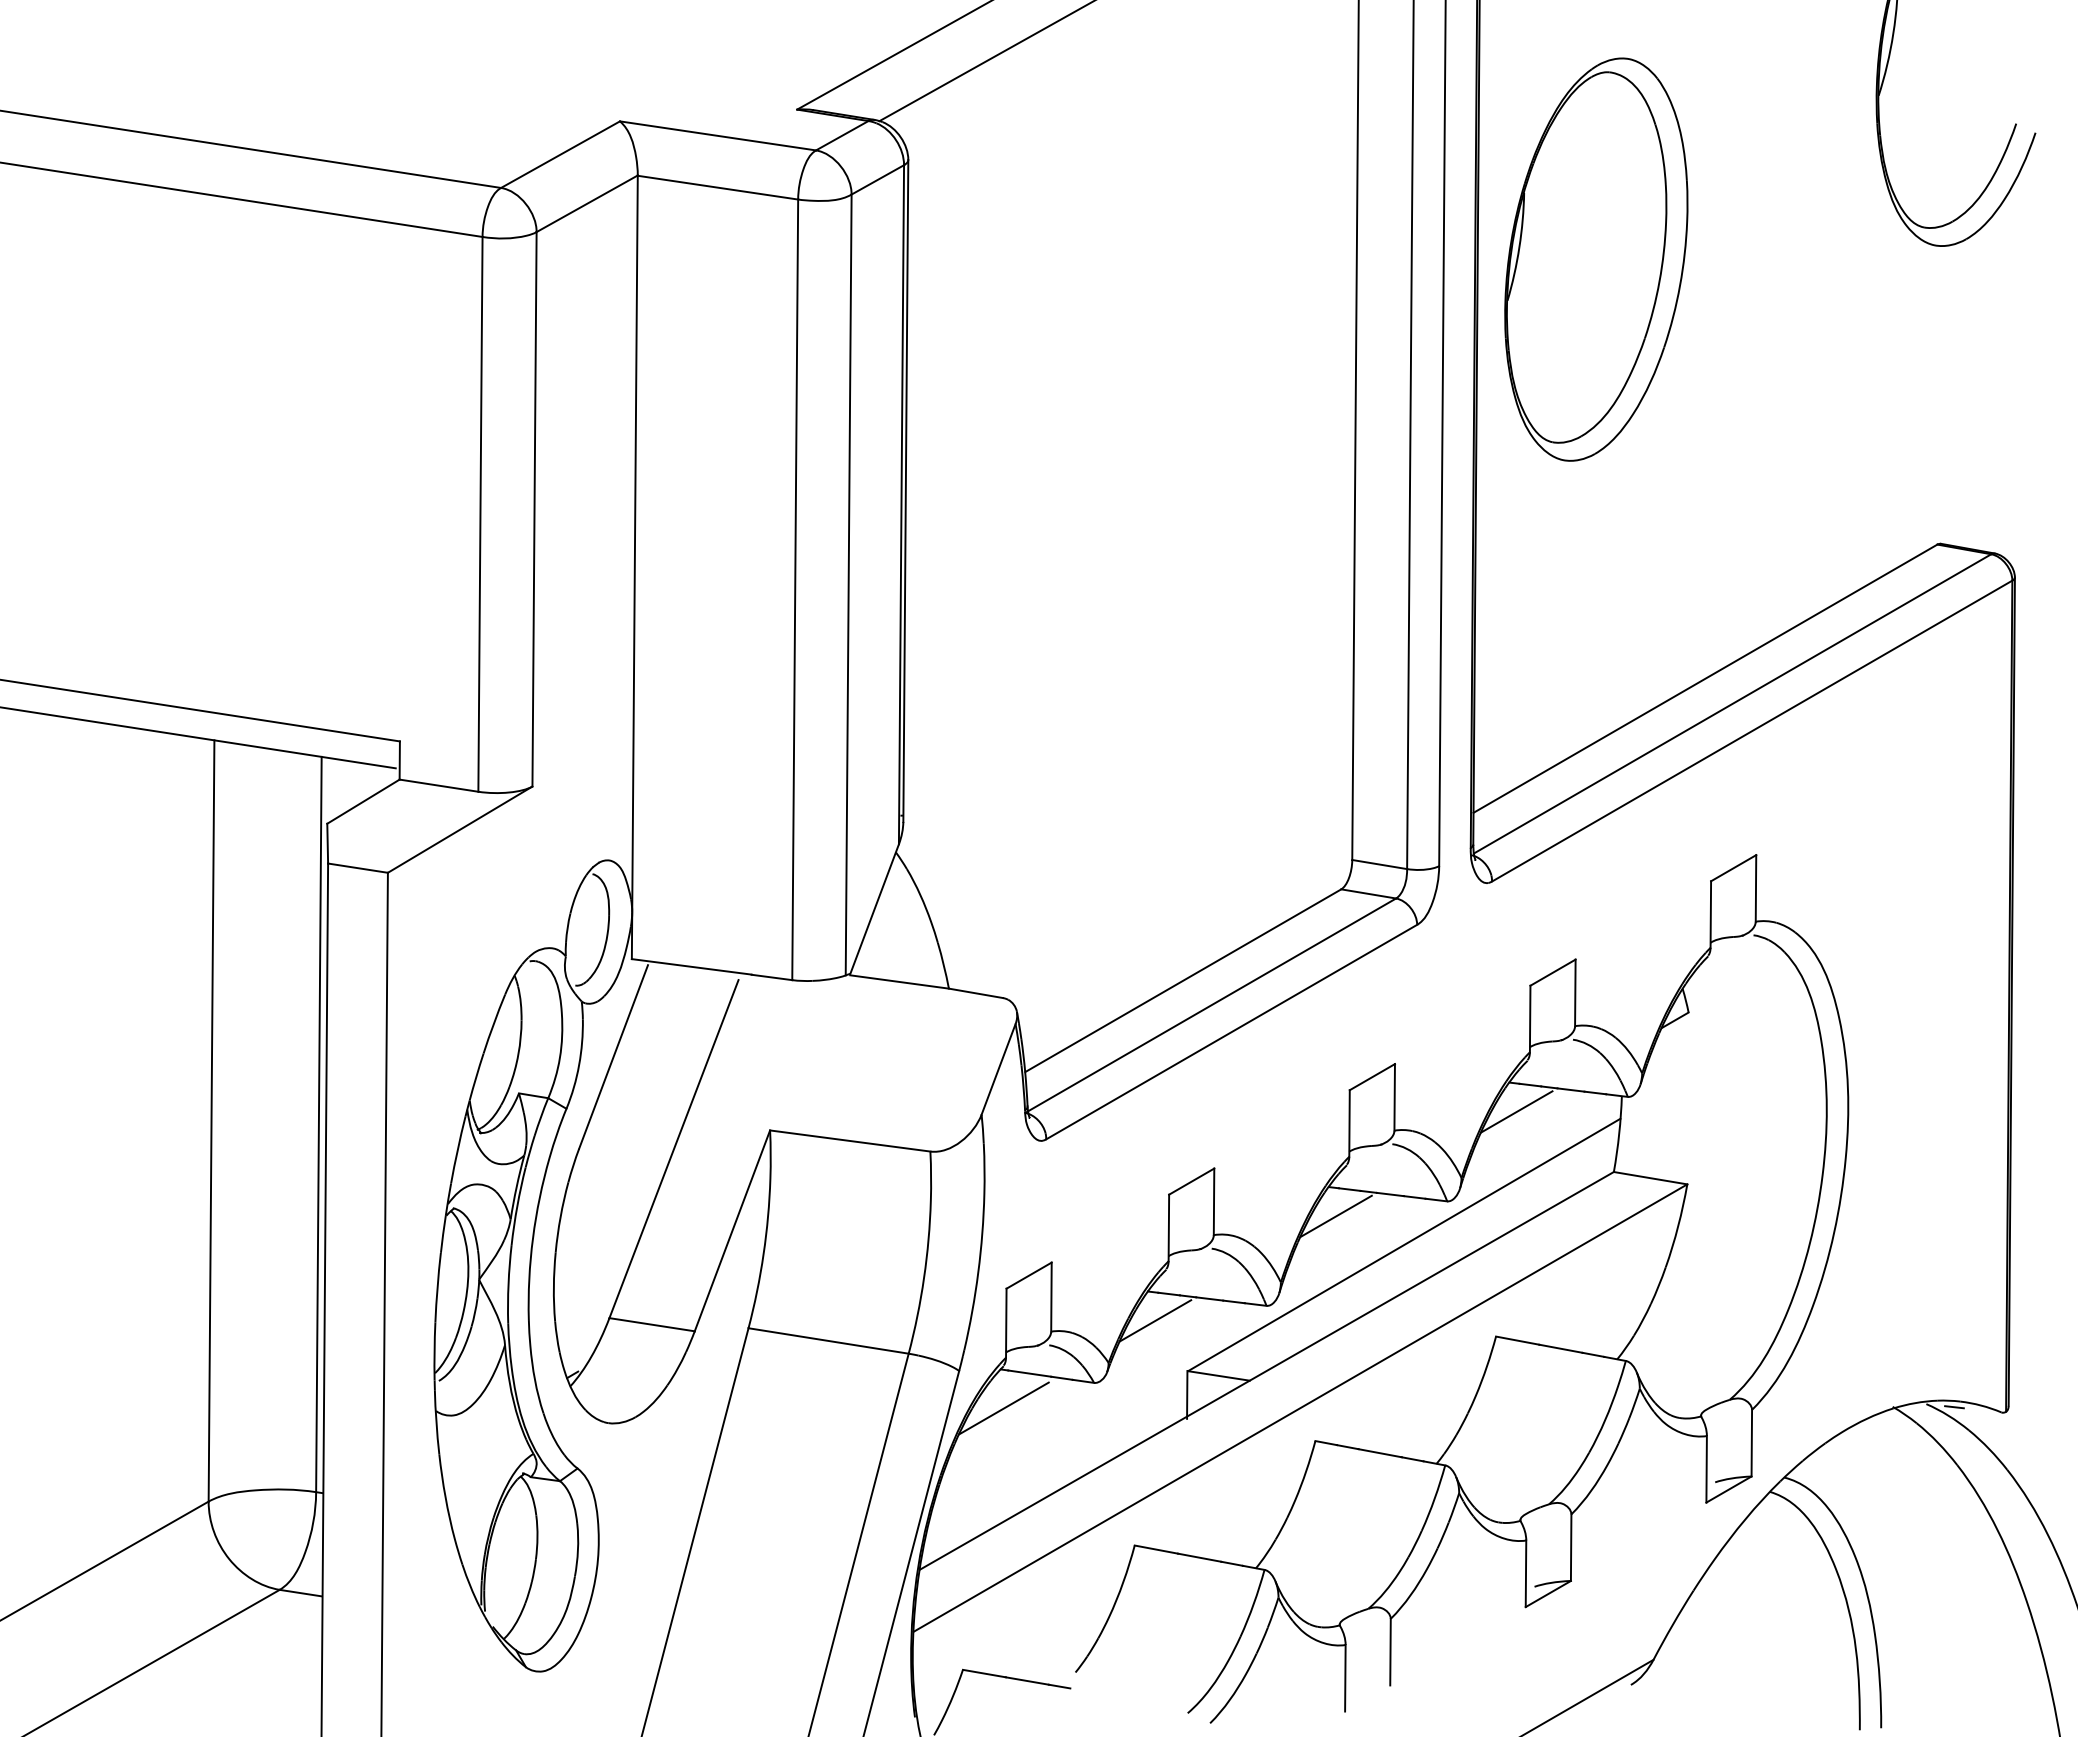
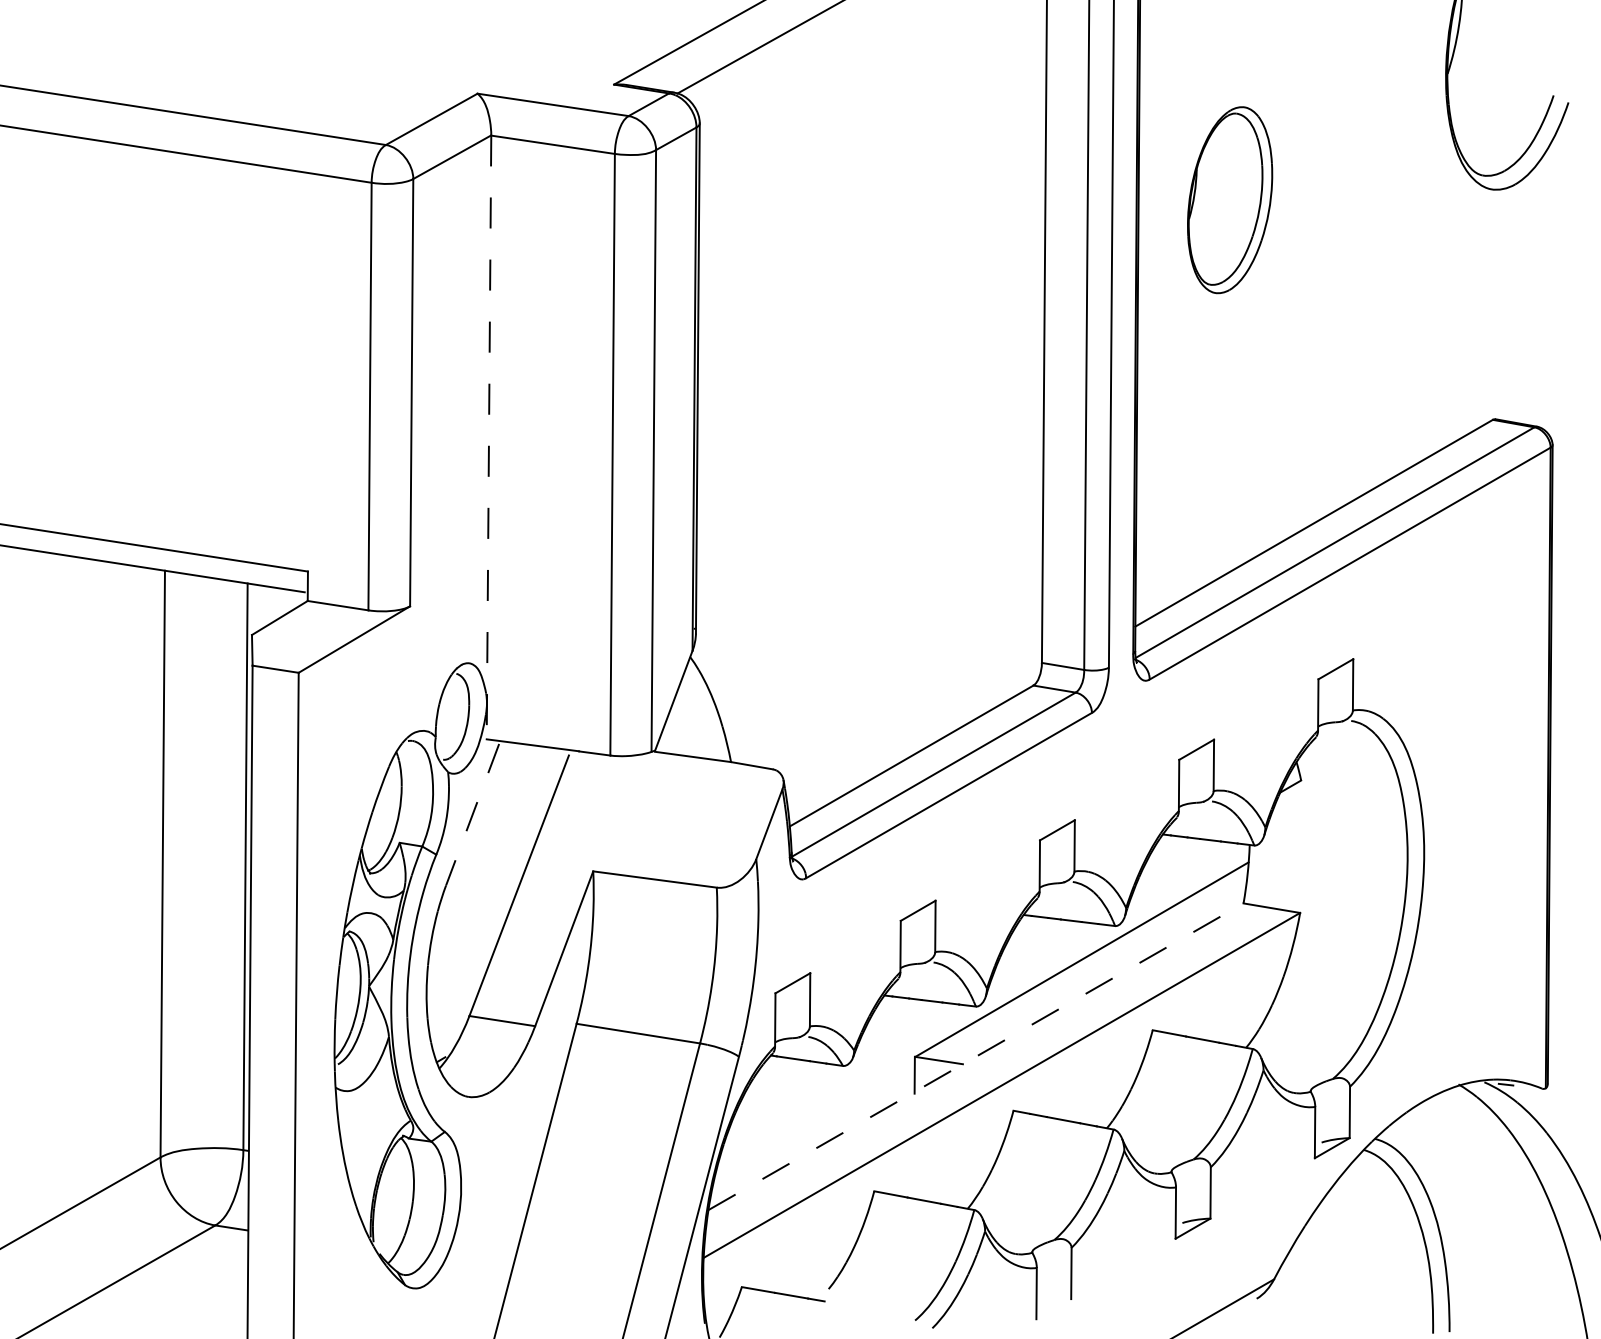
part: (1596, 259) -> (1230, 200), size x0.6
line: (634, 567) -> (488, 437), solid -> dashed
line: (613, 1057) -> (472, 815), solid -> dashed
line: (1516, 1111) -> (1168, 856), removed
line: (1335, 1216) -> (1029, 937), removed
line: (1155, 1320) -> (890, 1017), removed
line: (1266, 1370) -> (975, 1056), solid -> dashed
line: (1003, 1408) -> (773, 1085), removed

